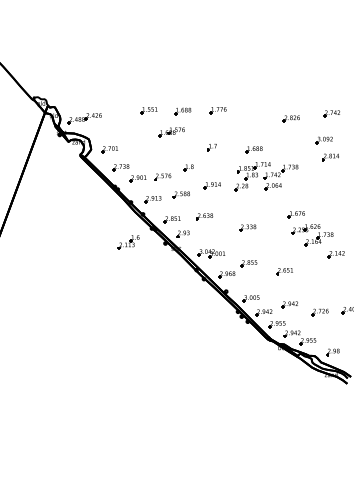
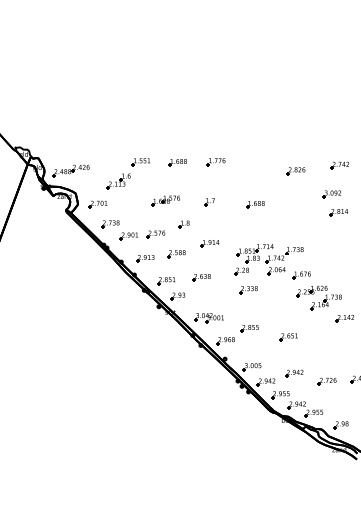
part: (171, 132) -> (165, 201), moved
part: (266, 176) -> (268, 259), moved
part: (128, 242) -> (118, 181), moved

